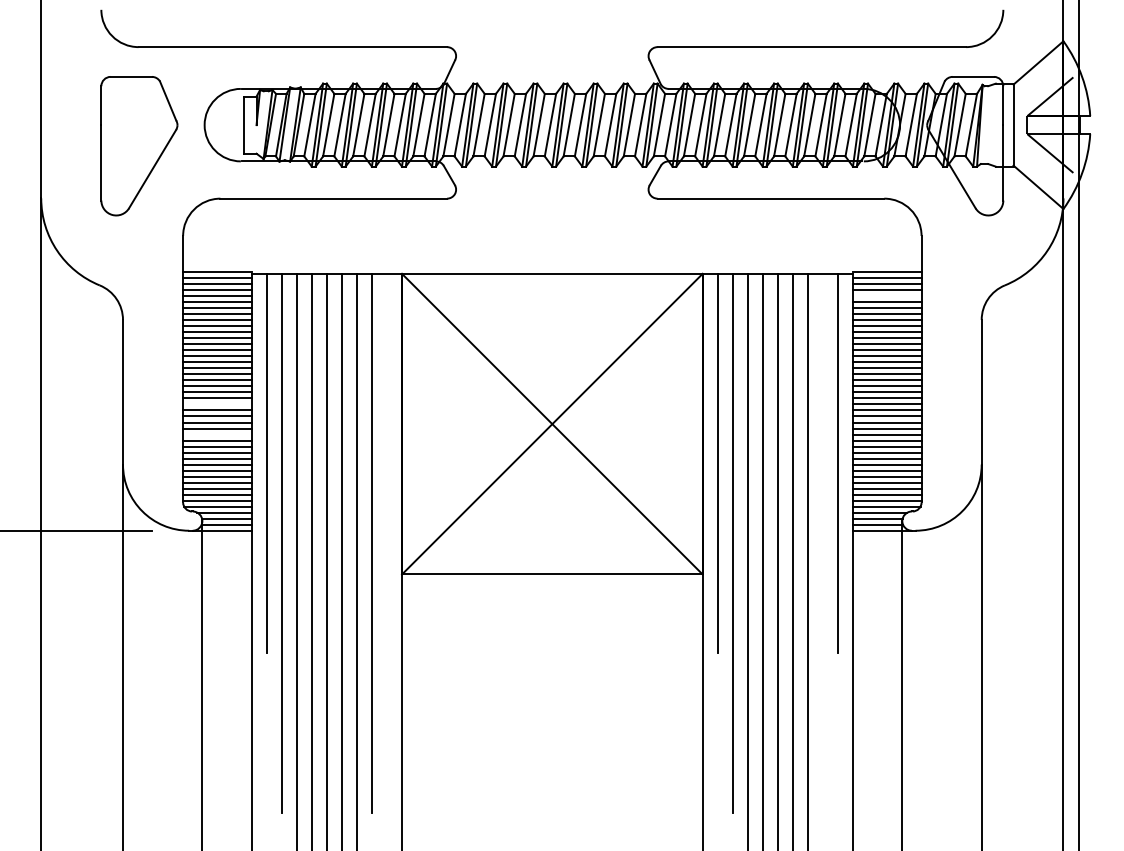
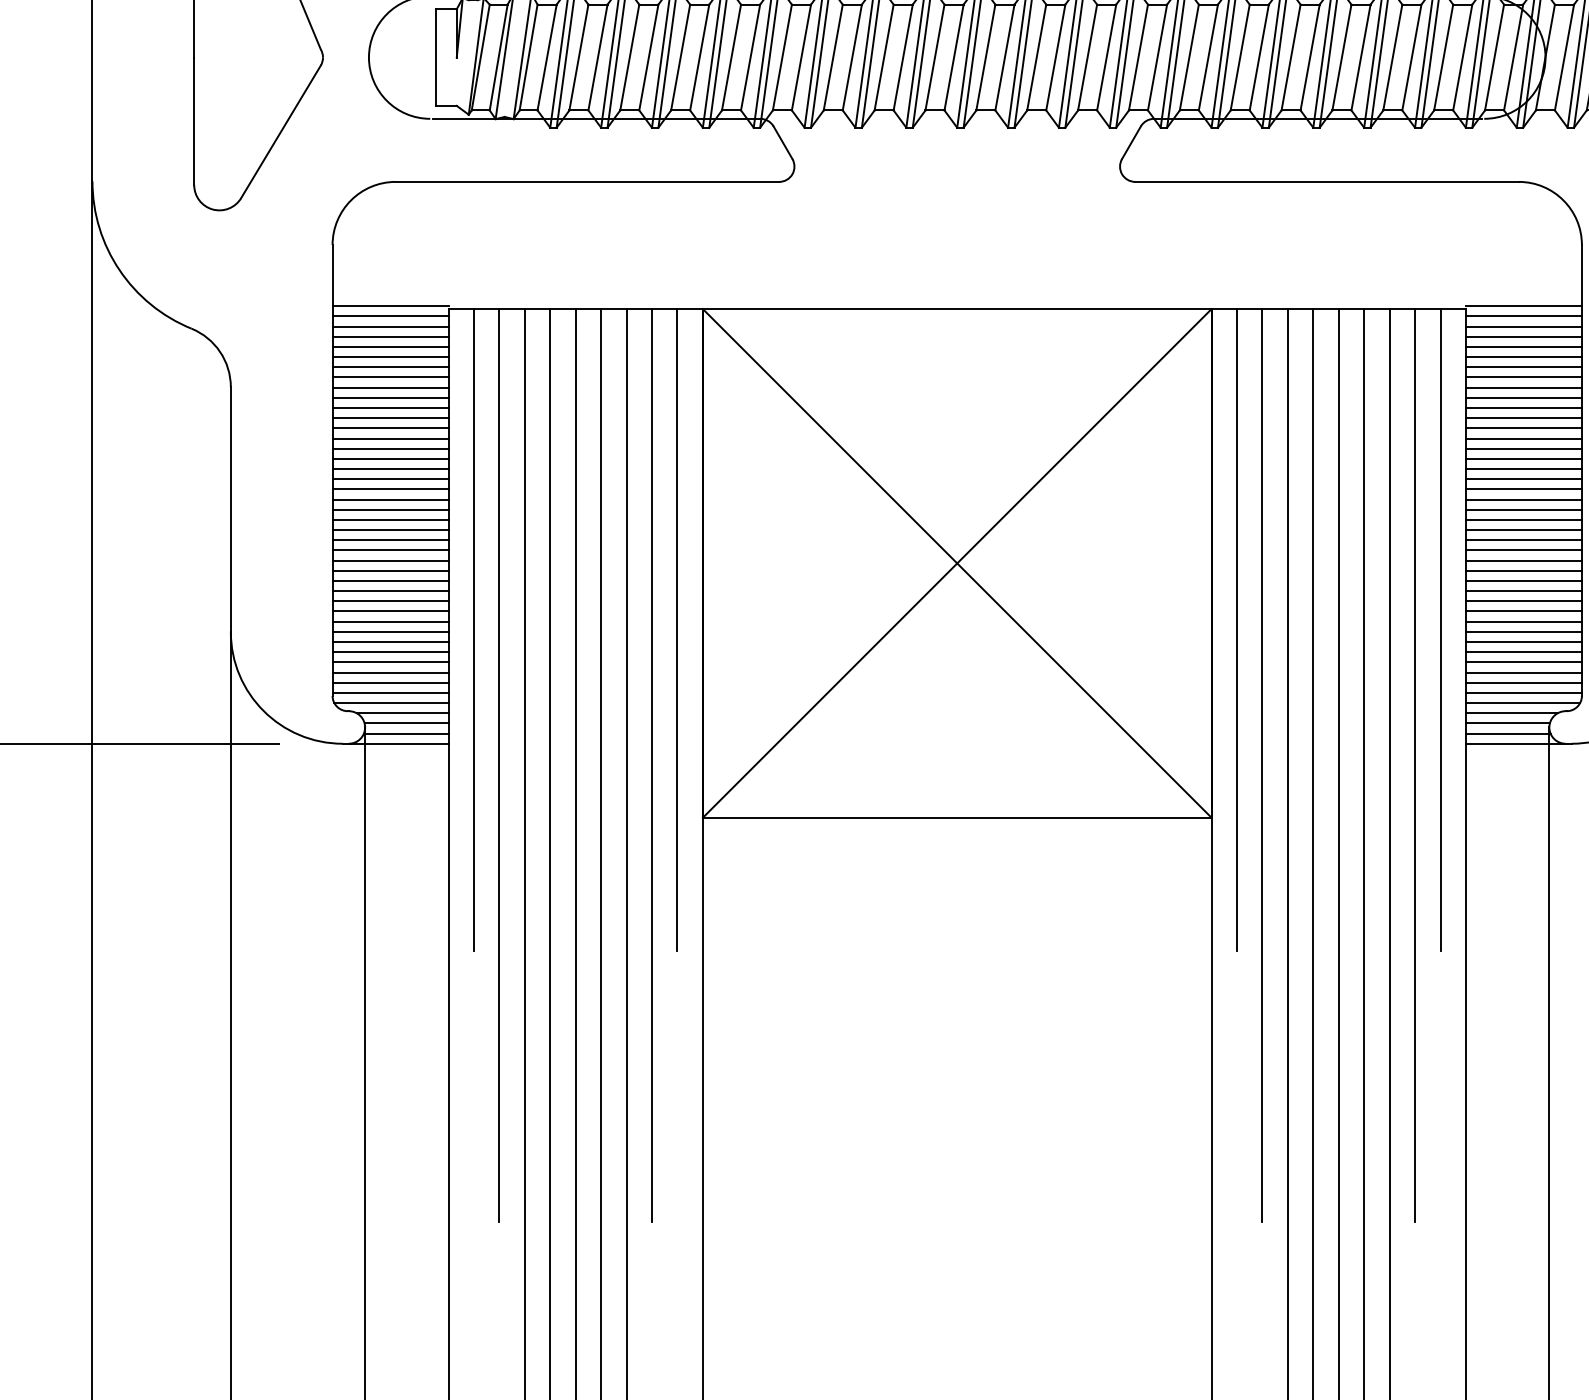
line: (887, 296) -> (1524, 347), added
line: (217, 404) -> (390, 530), added
line: (217, 434) -> (390, 580), added
line: (386, 463) -> (676, 629), added
line: (822, 543) -> (1414, 765), added

